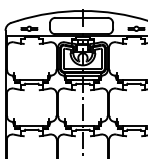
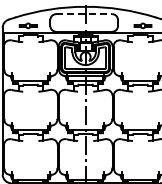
line: (81, 18) -> (84, 14), solid -> dashed

